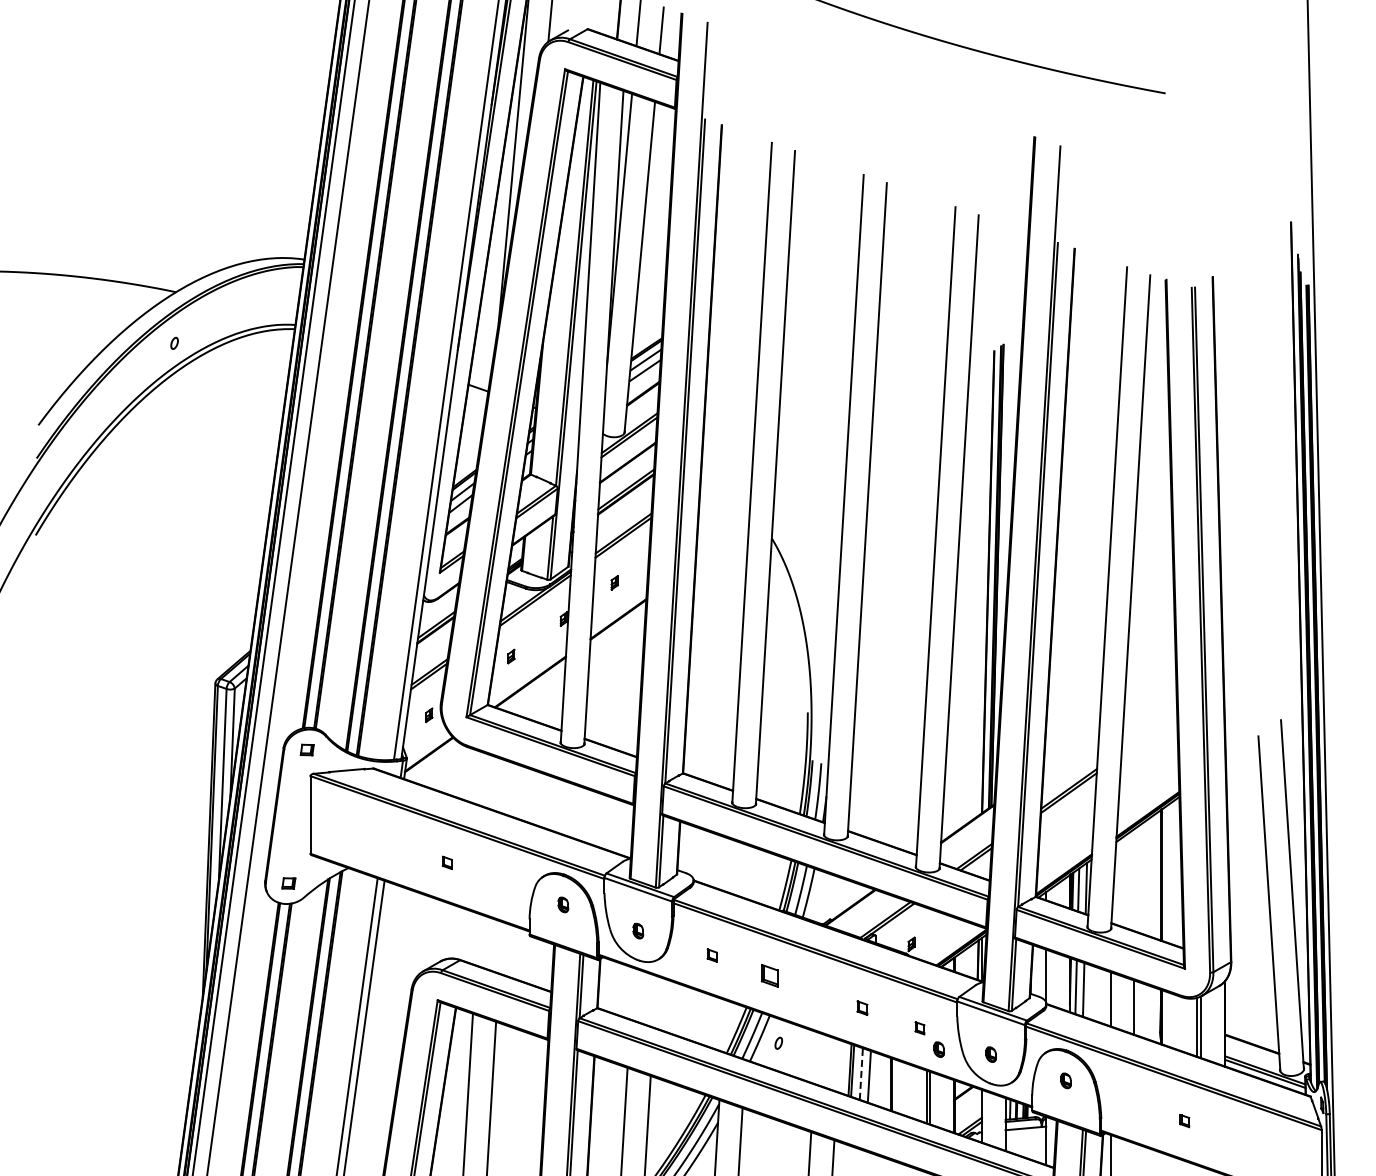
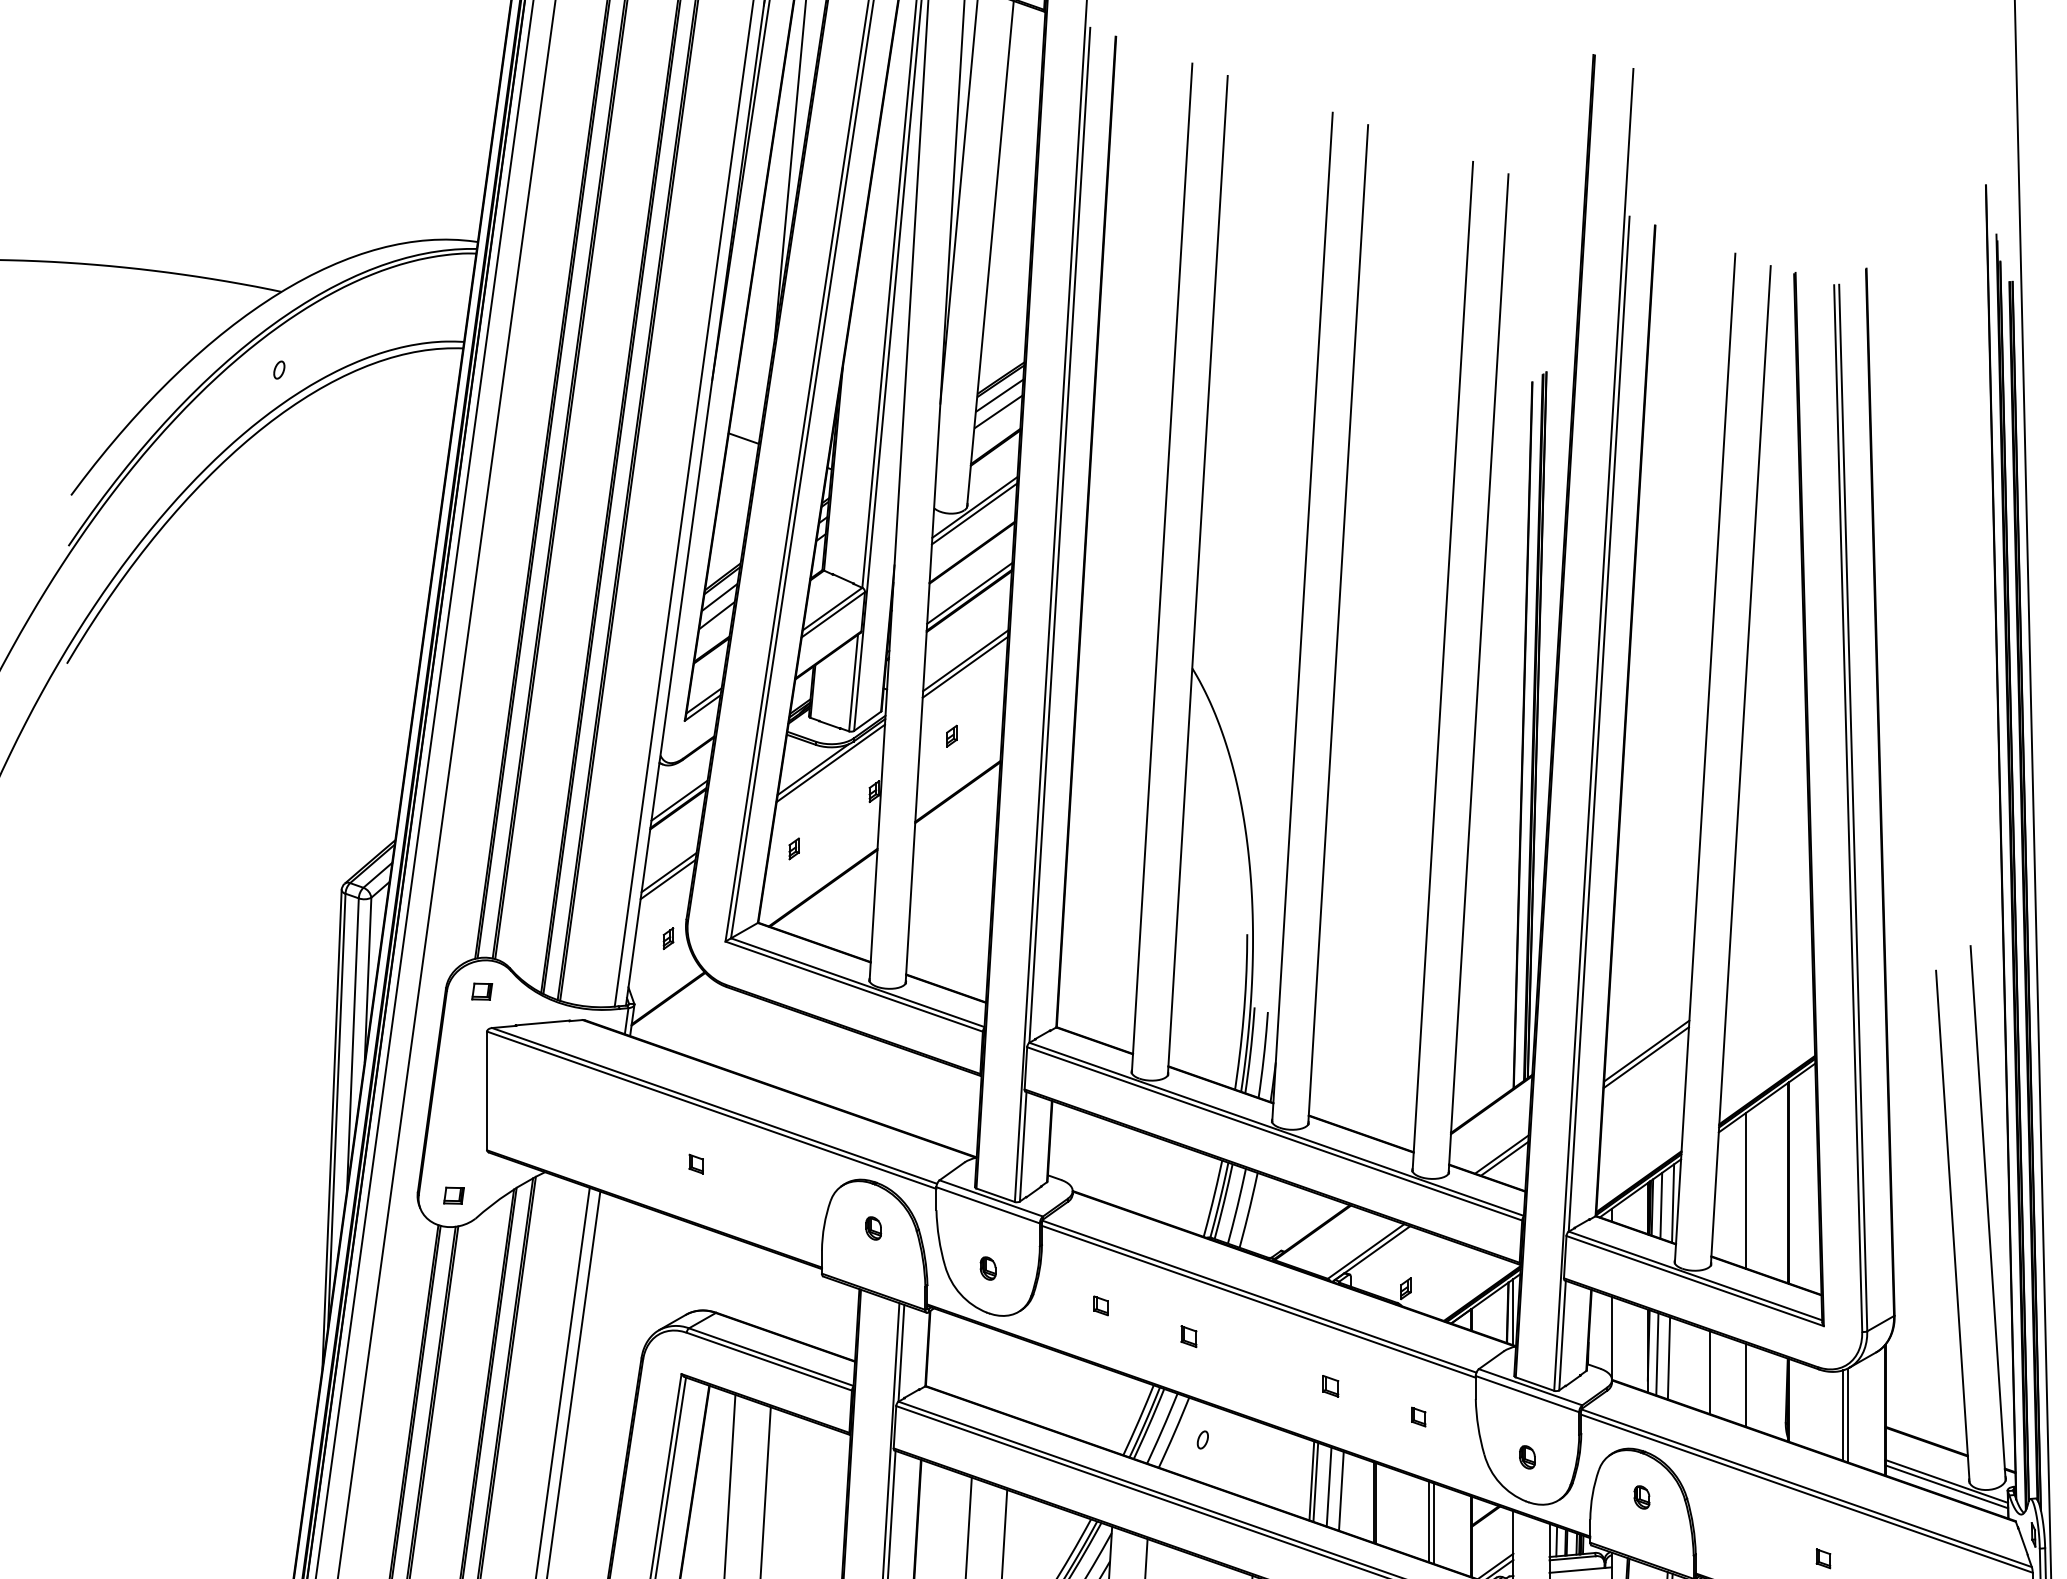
line: (1134, 880) -> (1746, 1191), added
part: (769, 975) -> (1188, 1336), size x0.62
part: (938, 1049) -> (1447, 1449), removed
line: (861, 1074) -> (1329, 1487), dashed -> solid

